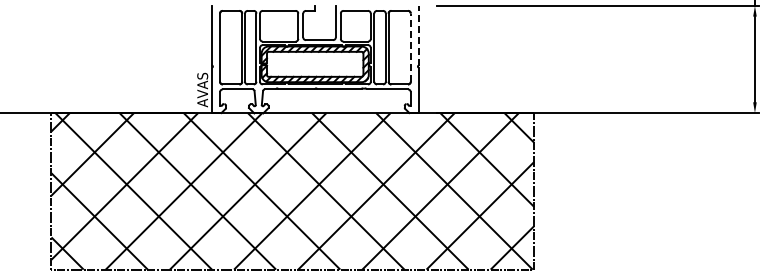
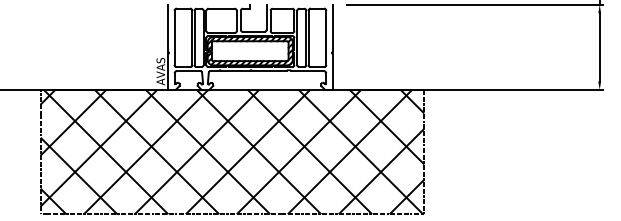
line: (419, 35) -> (333, 28), dashed -> solid
line: (410, 47) -> (325, 37), dashed -> solid

